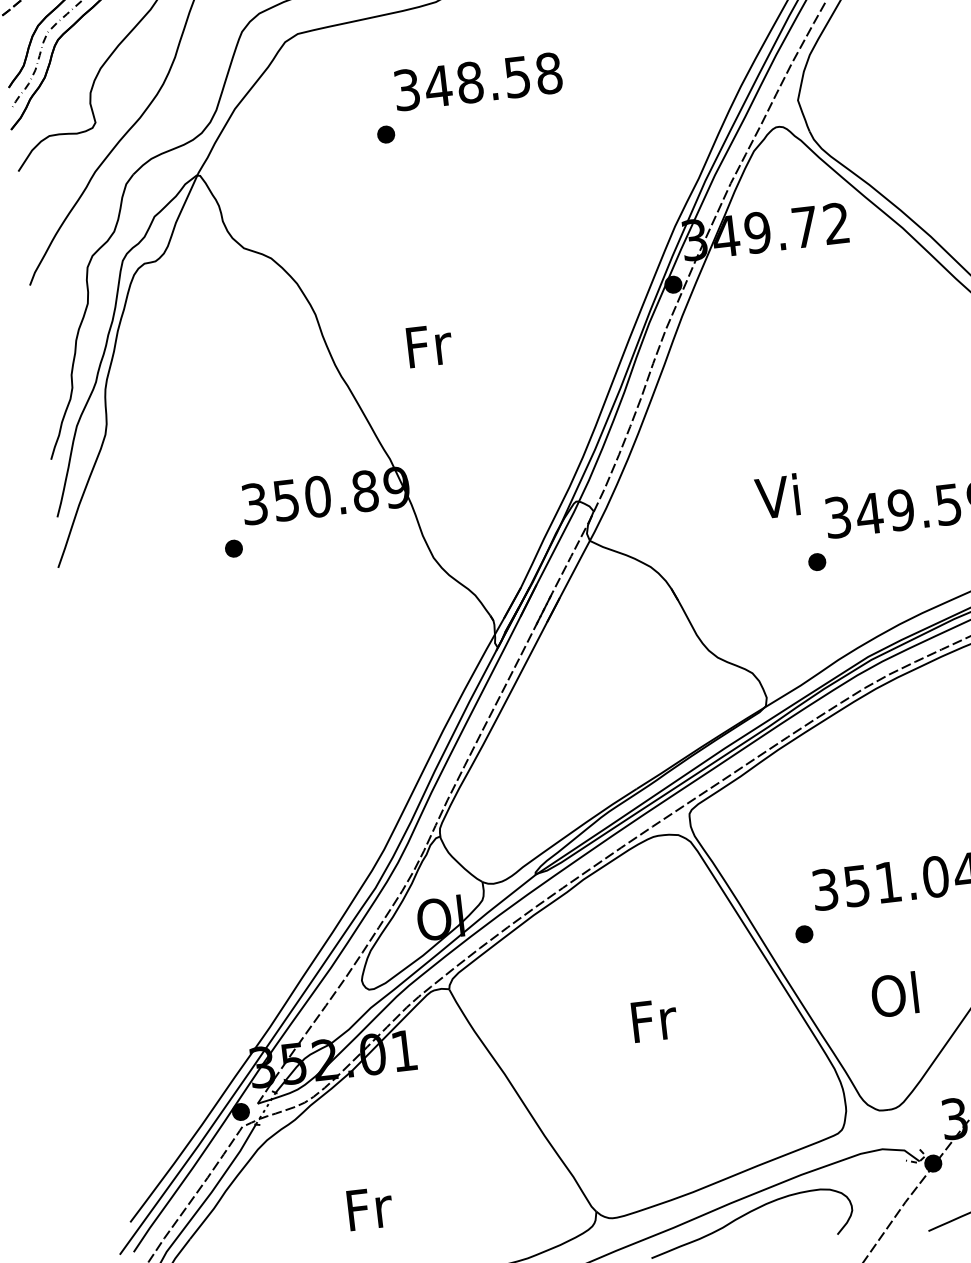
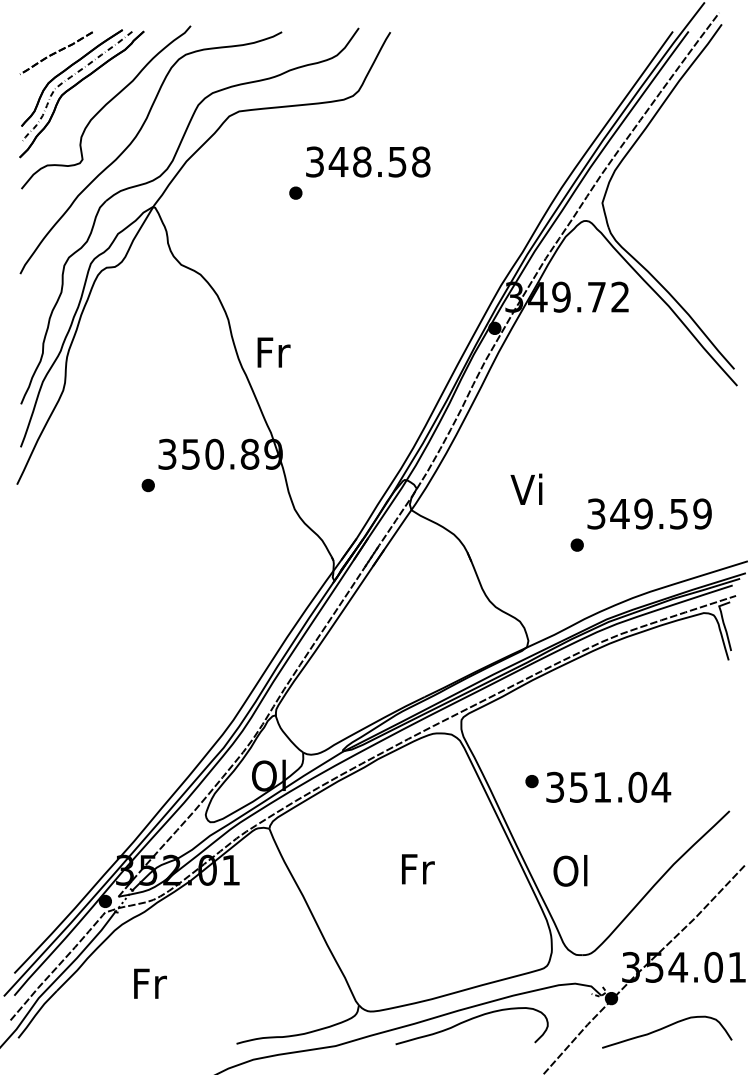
text: (429, 345) -> (273, 352), moved
text: (777, 495) -> (526, 488), moved
part: (803, 934) -> (531, 781), moved
text: (894, 994) -> (570, 870), moved
text: (370, 1208) -> (150, 983), moved

